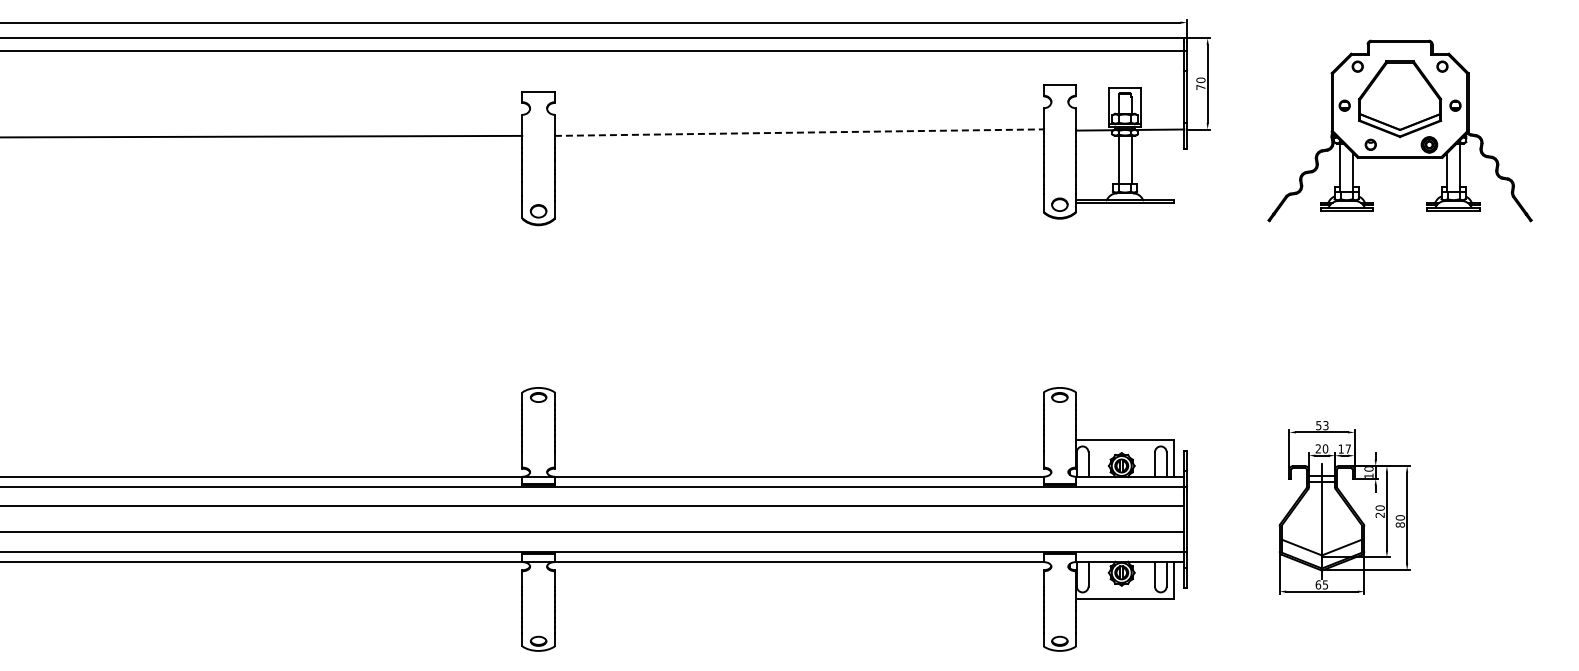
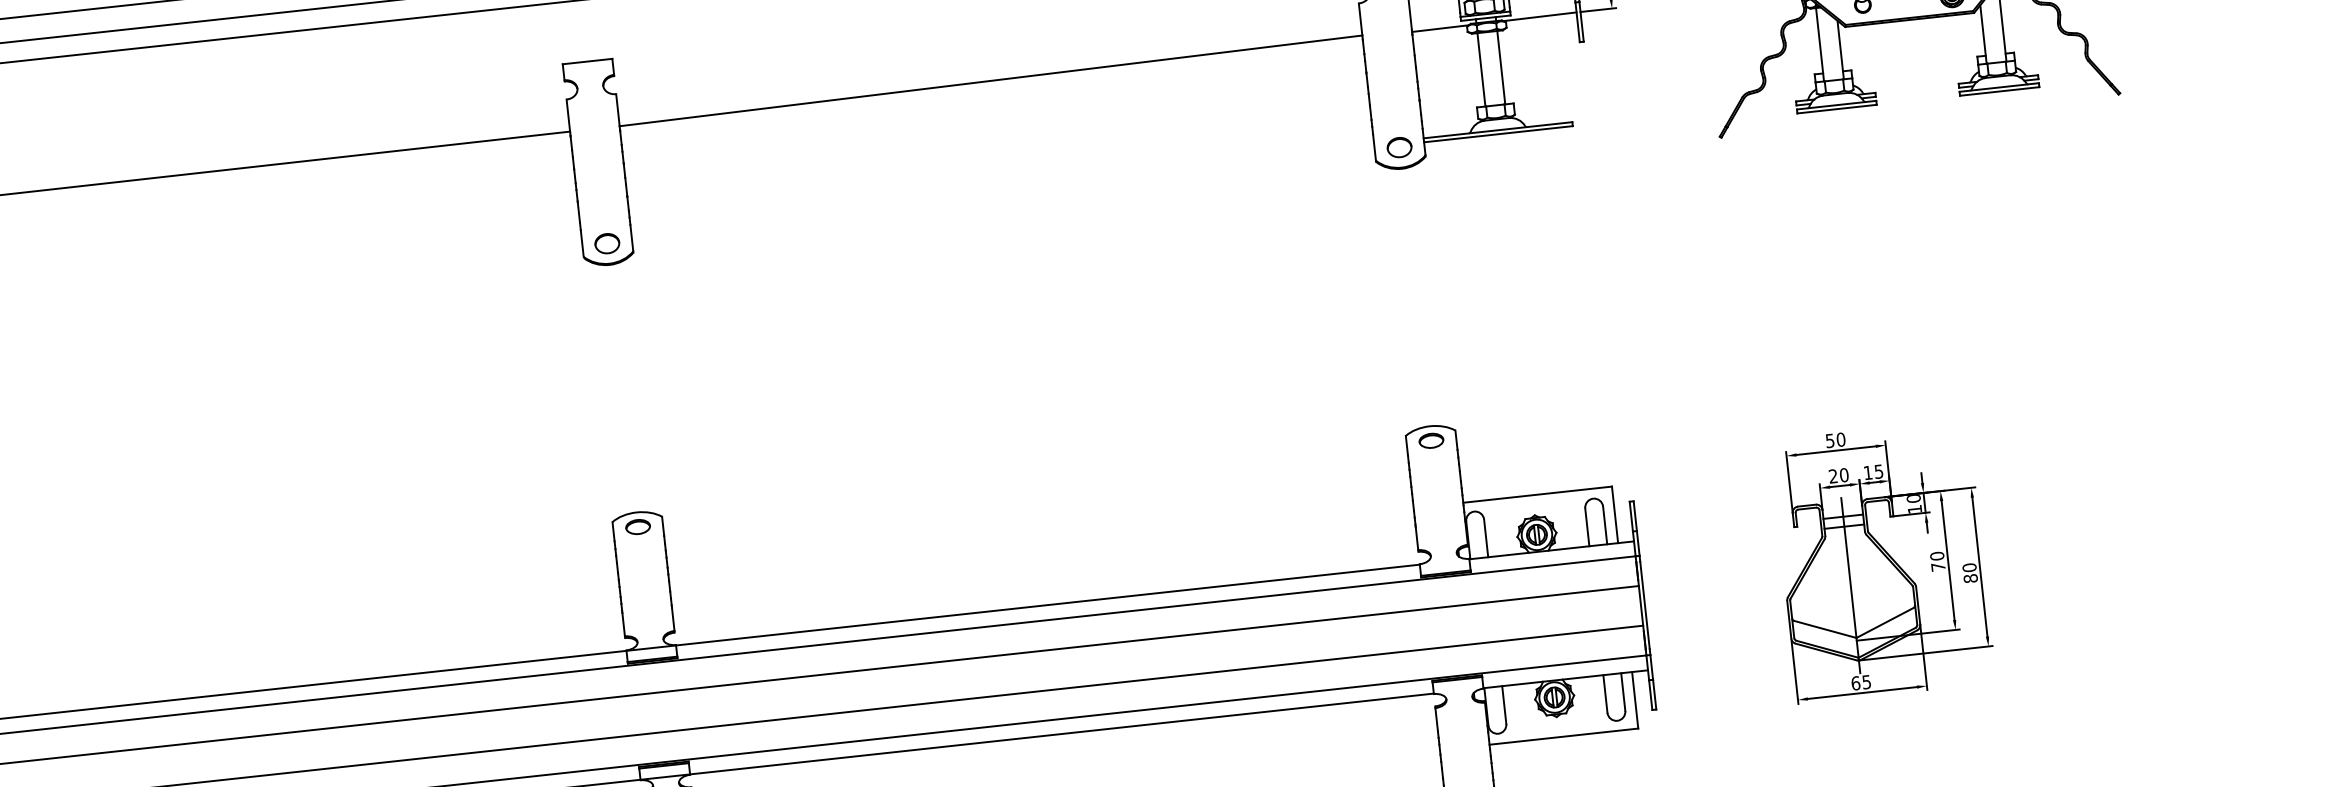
line: (799, 132) -> (991, 80), dashed -> solid
text: (1325, 425) -> (1840, 439), 53 -> 50
text: (1347, 448) -> (1877, 470), 17 -> 15
text: (1379, 514) -> (1937, 566), 20 -> 70

